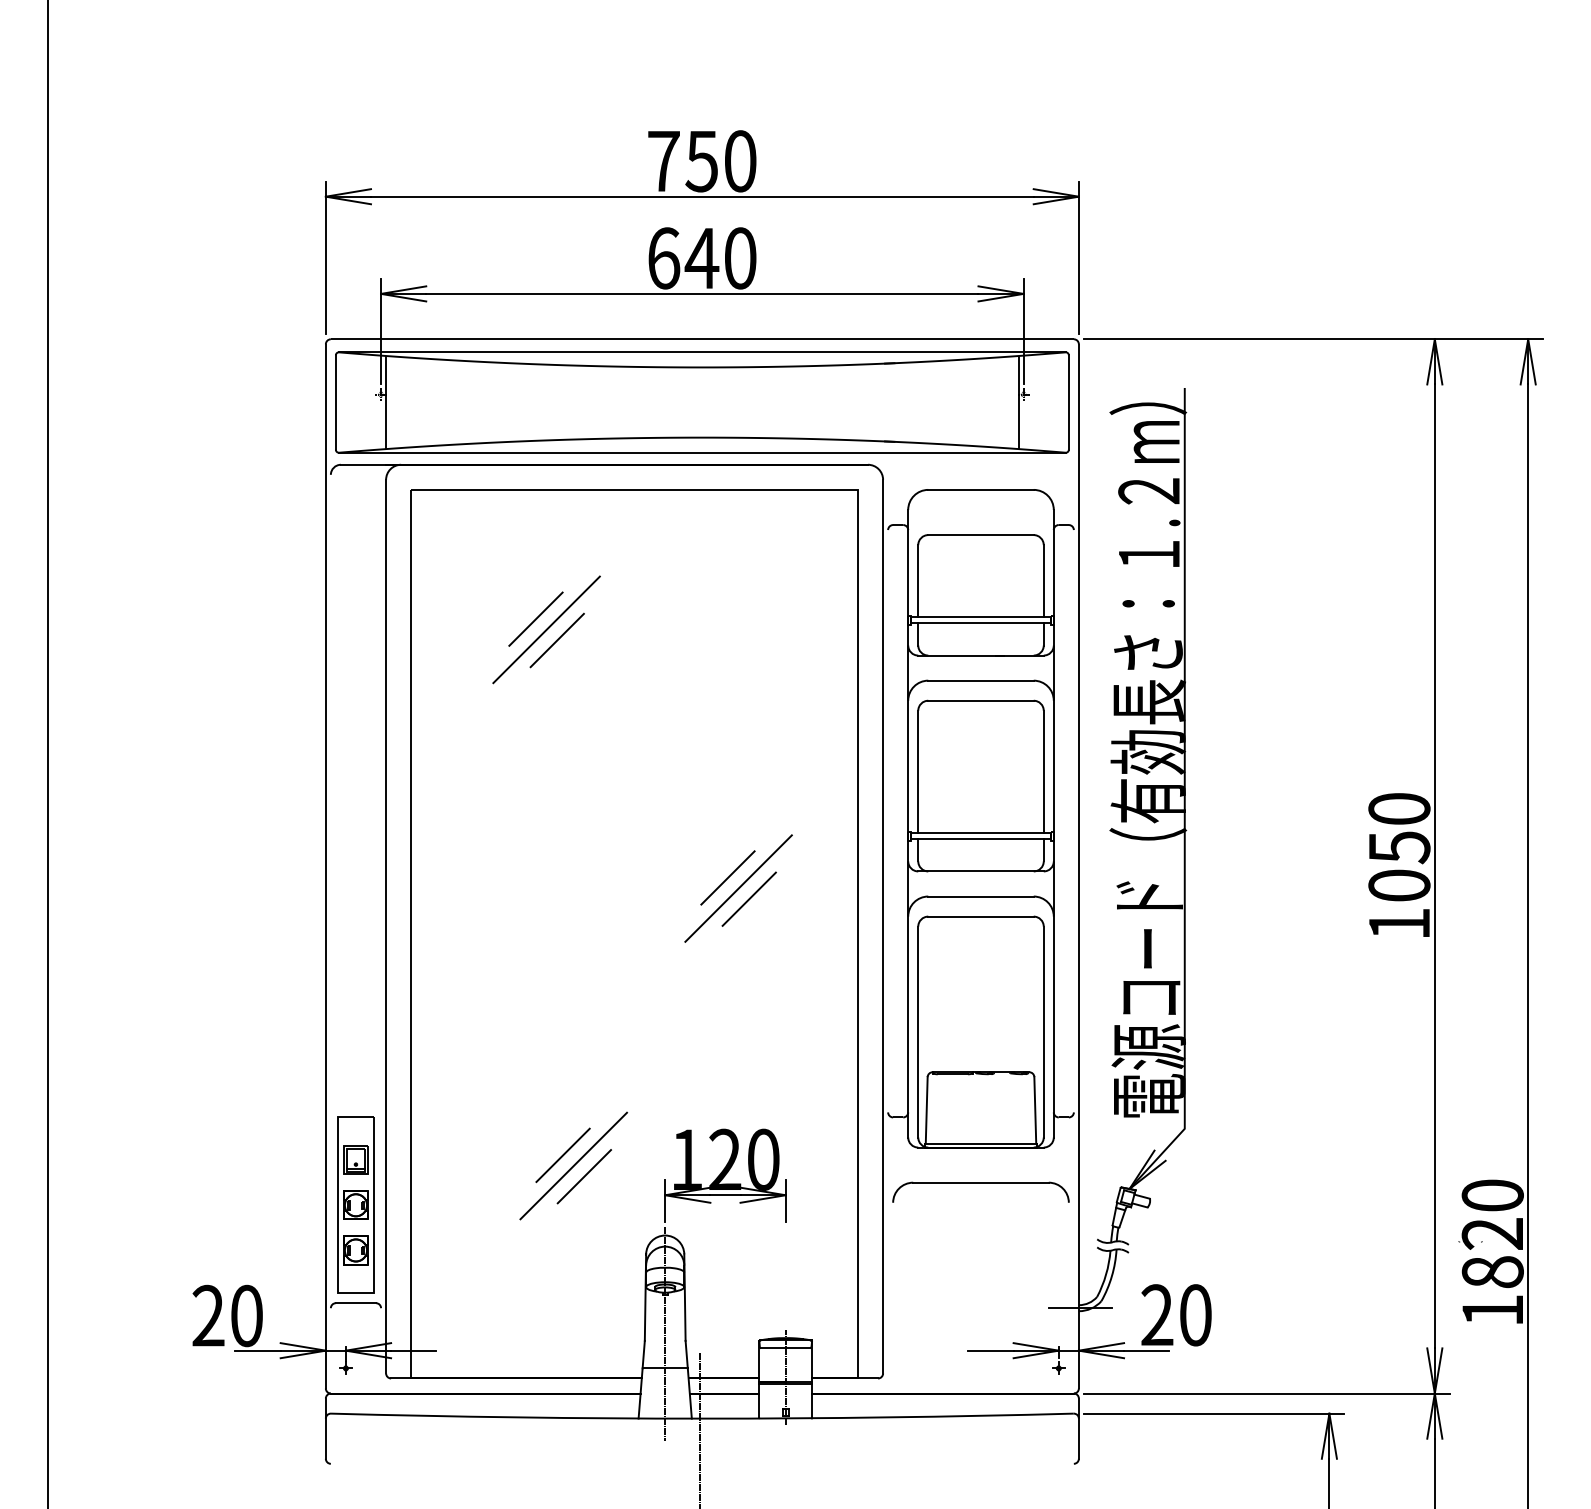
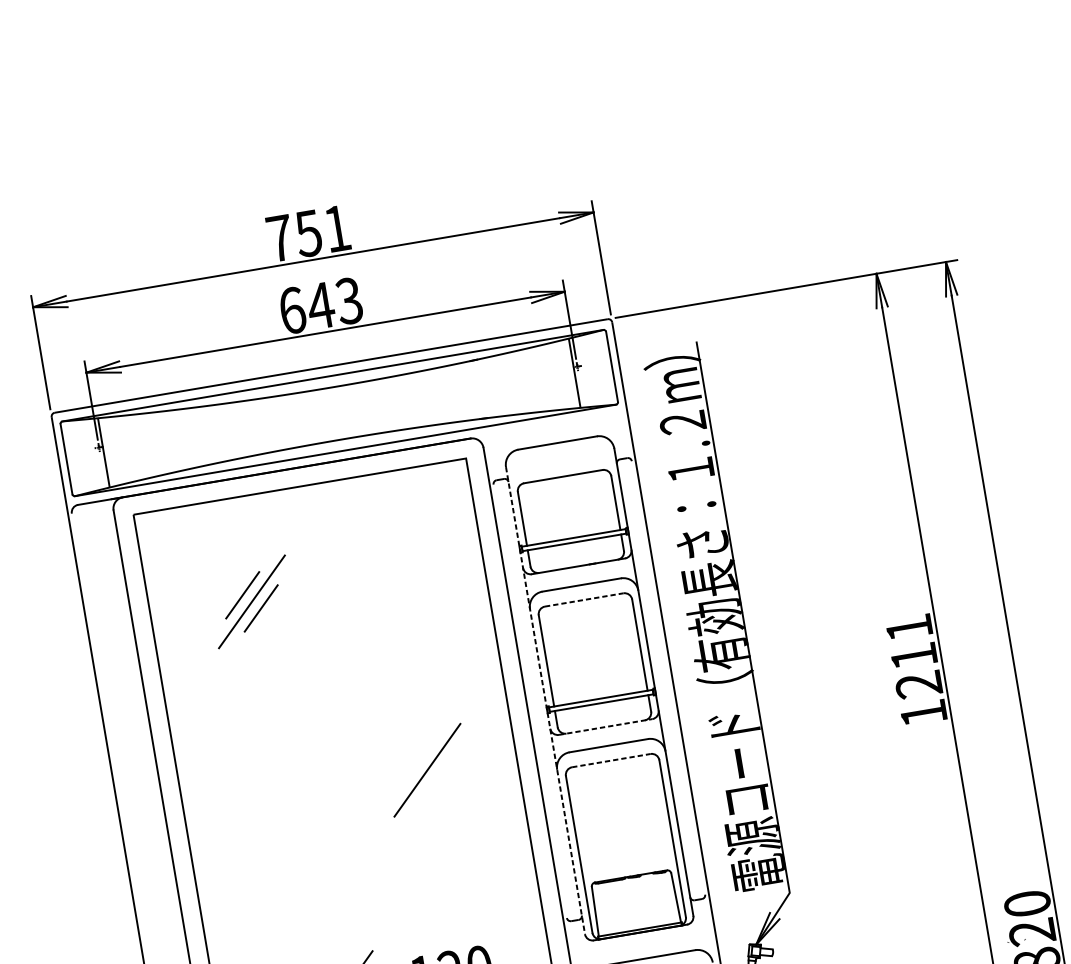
text: (740, 161) -> (337, 228), 750 -> 751
text: (739, 258) -> (348, 301), 640 -> 643
line: (981, 700) -> (584, 599), solid -> dashed
line: (908, 823) -> (545, 700), solid -> dashed
text: (1399, 847) -> (914, 656), 1050 -> 1211
line: (981, 871) -> (606, 726), solid -> dashed
line: (727, 877) -> (417, 763), removed
line: (748, 898) -> (436, 776), removed
line: (981, 916) -> (611, 760), solid -> dashed

